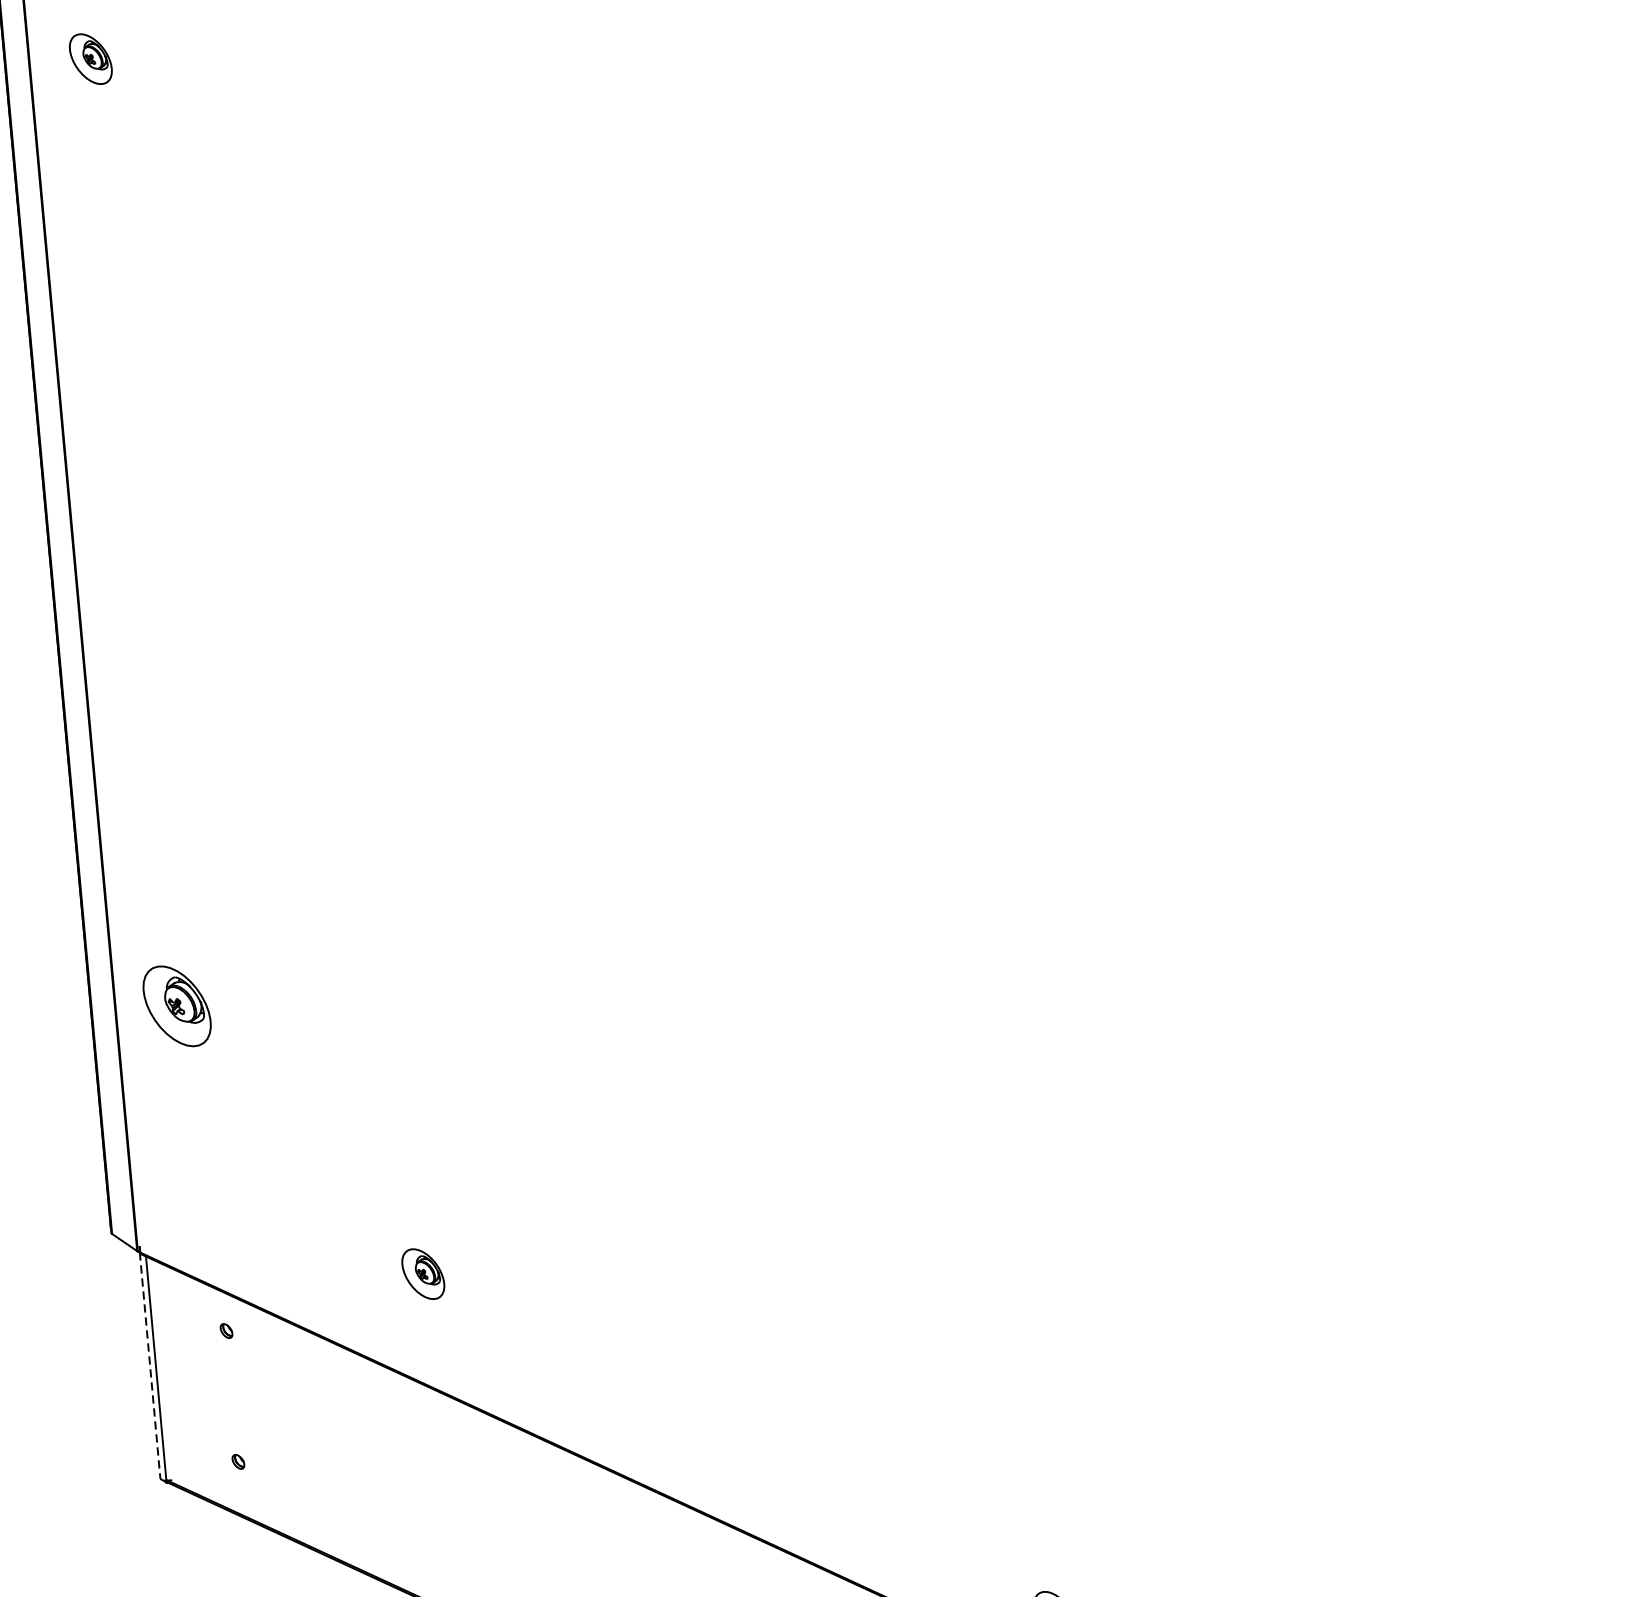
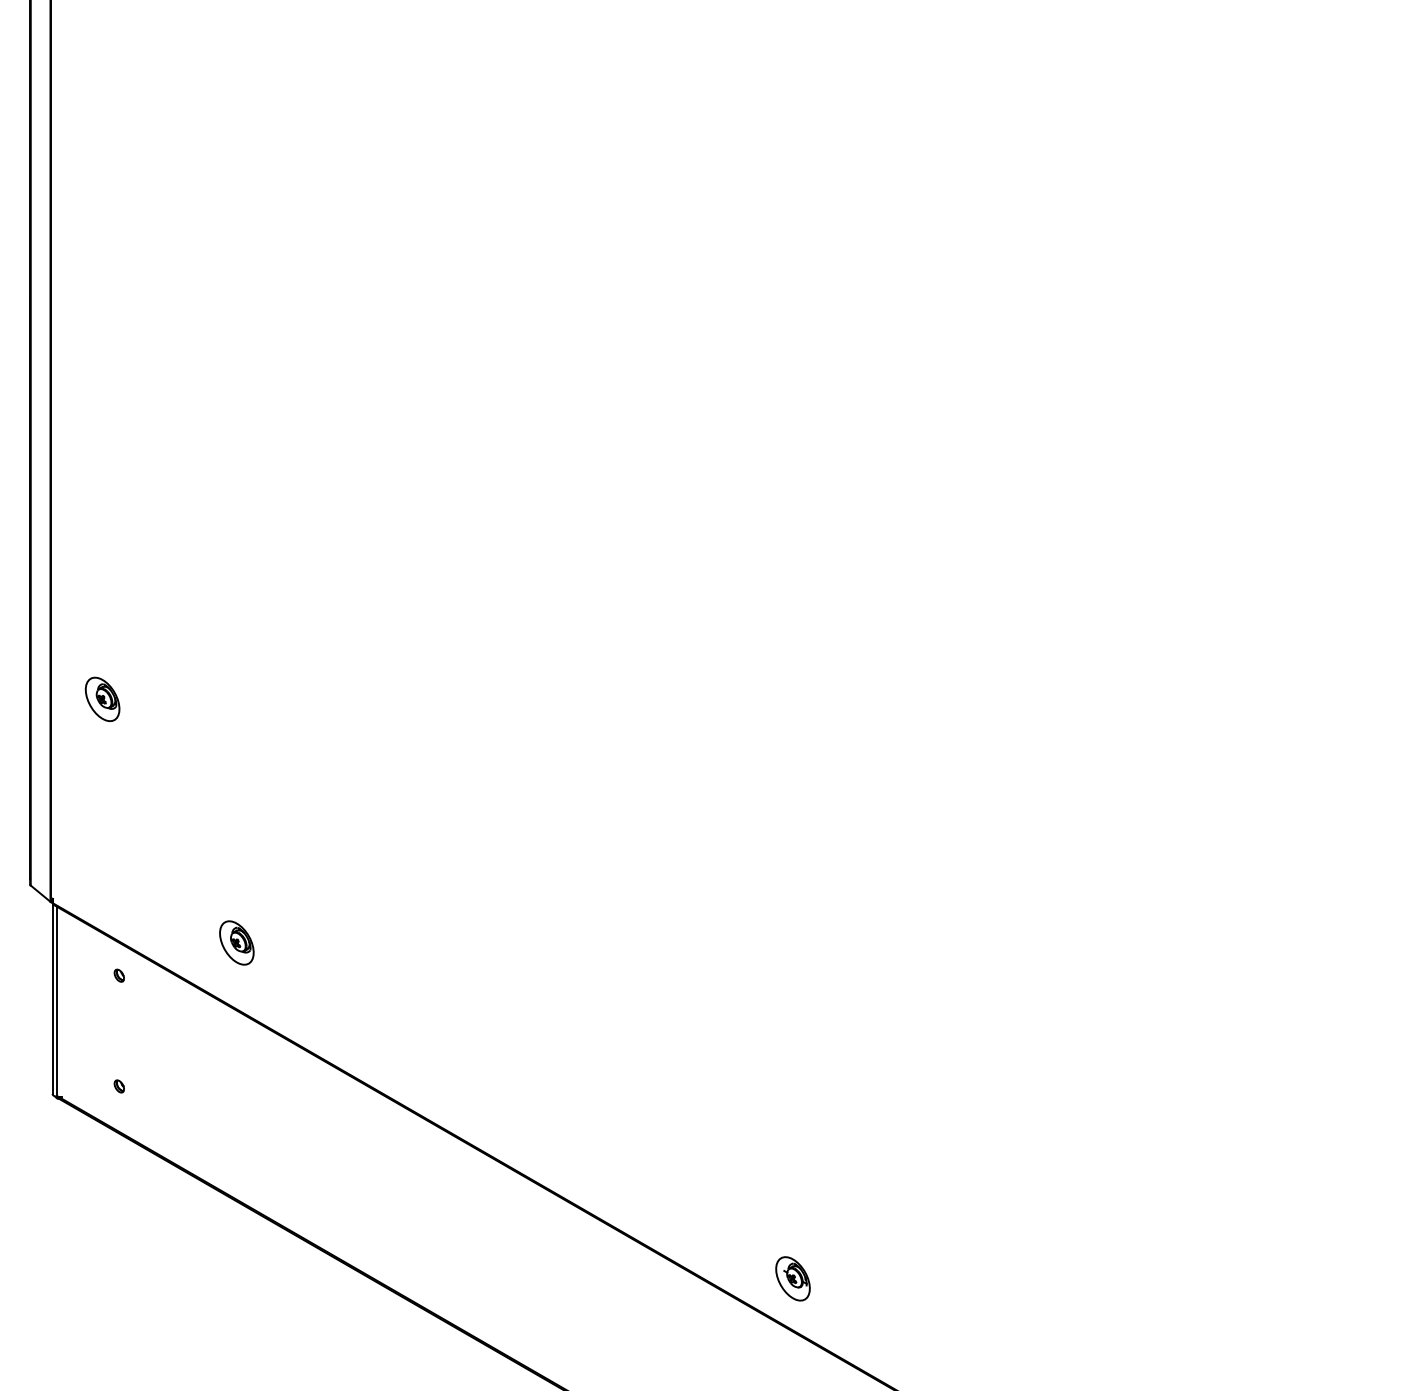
part: (176, 1006) -> (102, 699), size x0.62
part: (422, 1273) -> (236, 942), moved
line: (150, 1366) -> (52, 999), dashed -> solid

